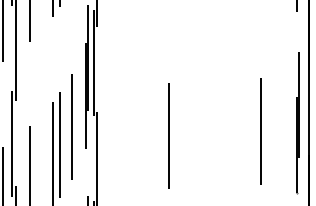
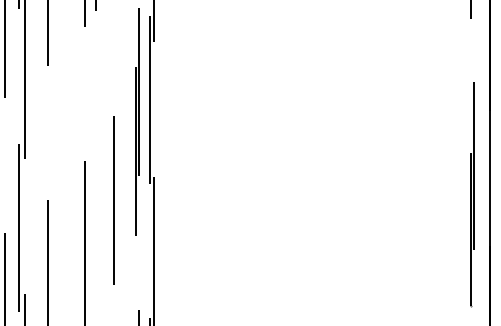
line: (260, 131) -> (412, 208), removed
line: (169, 135) -> (268, 214), removed
line: (60, 145) -> (96, 230), removed

